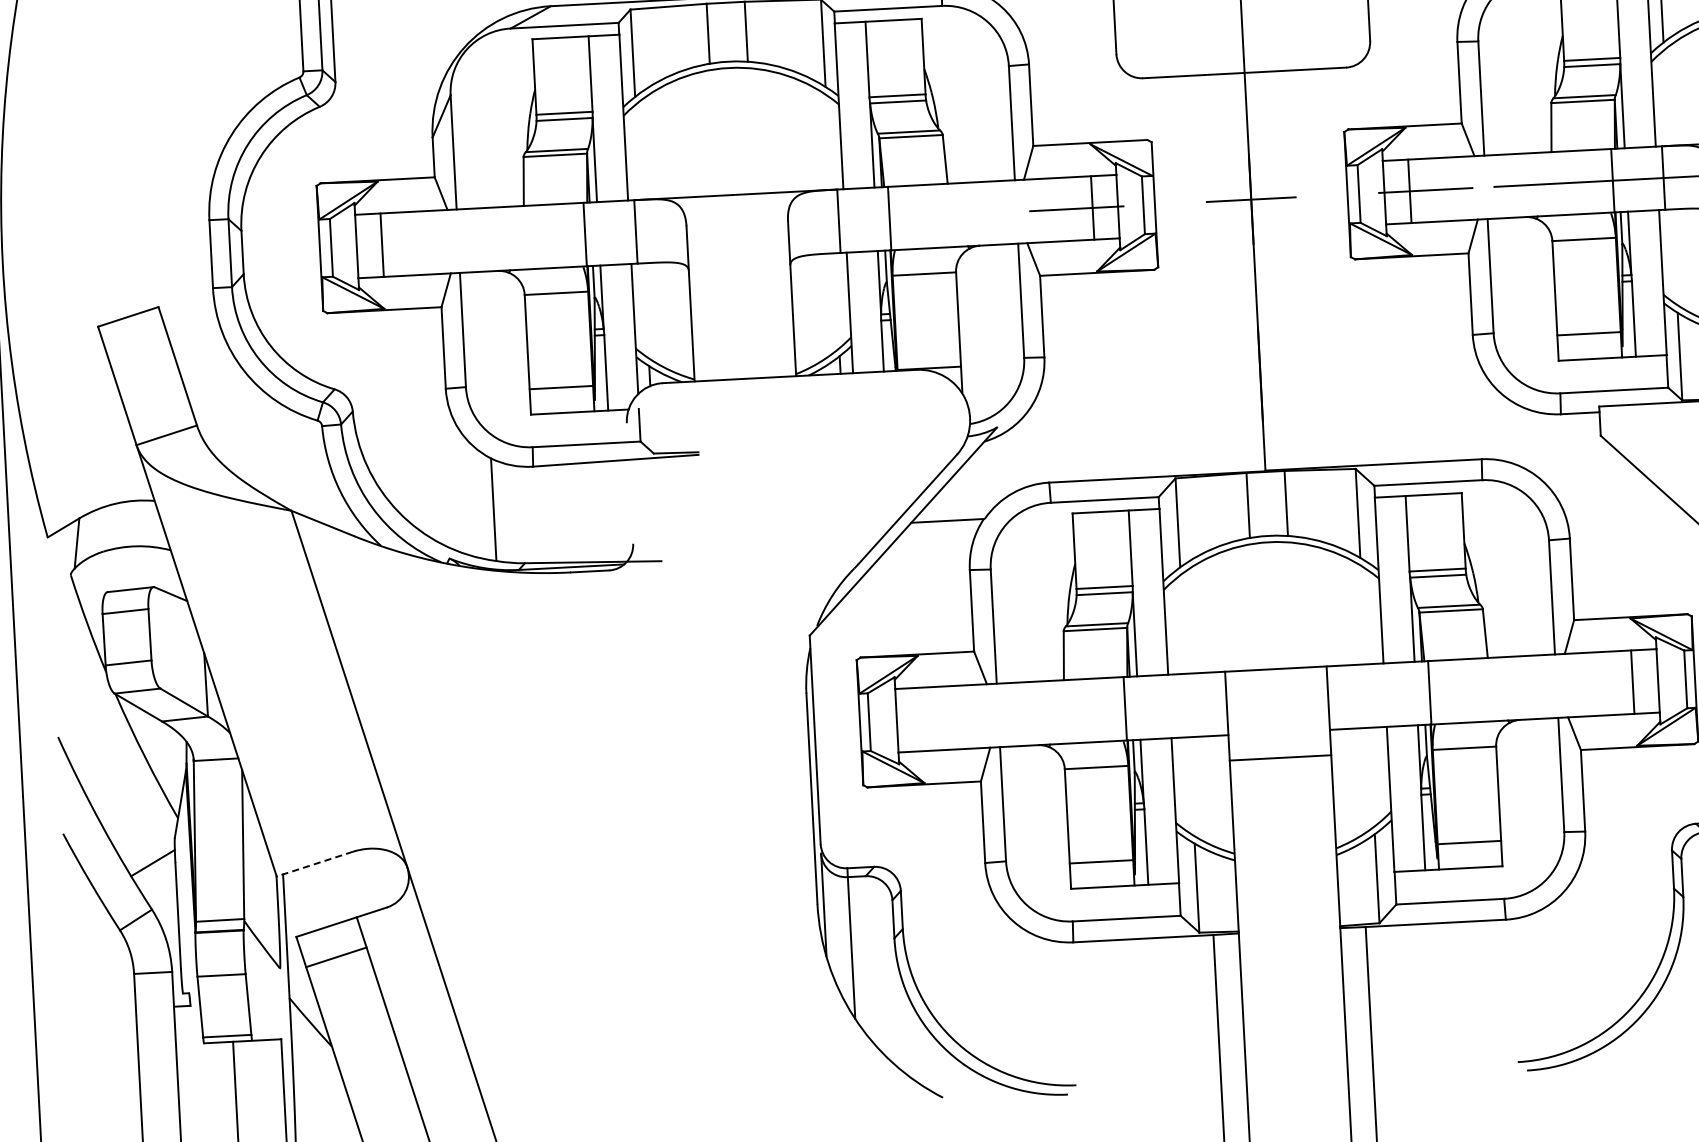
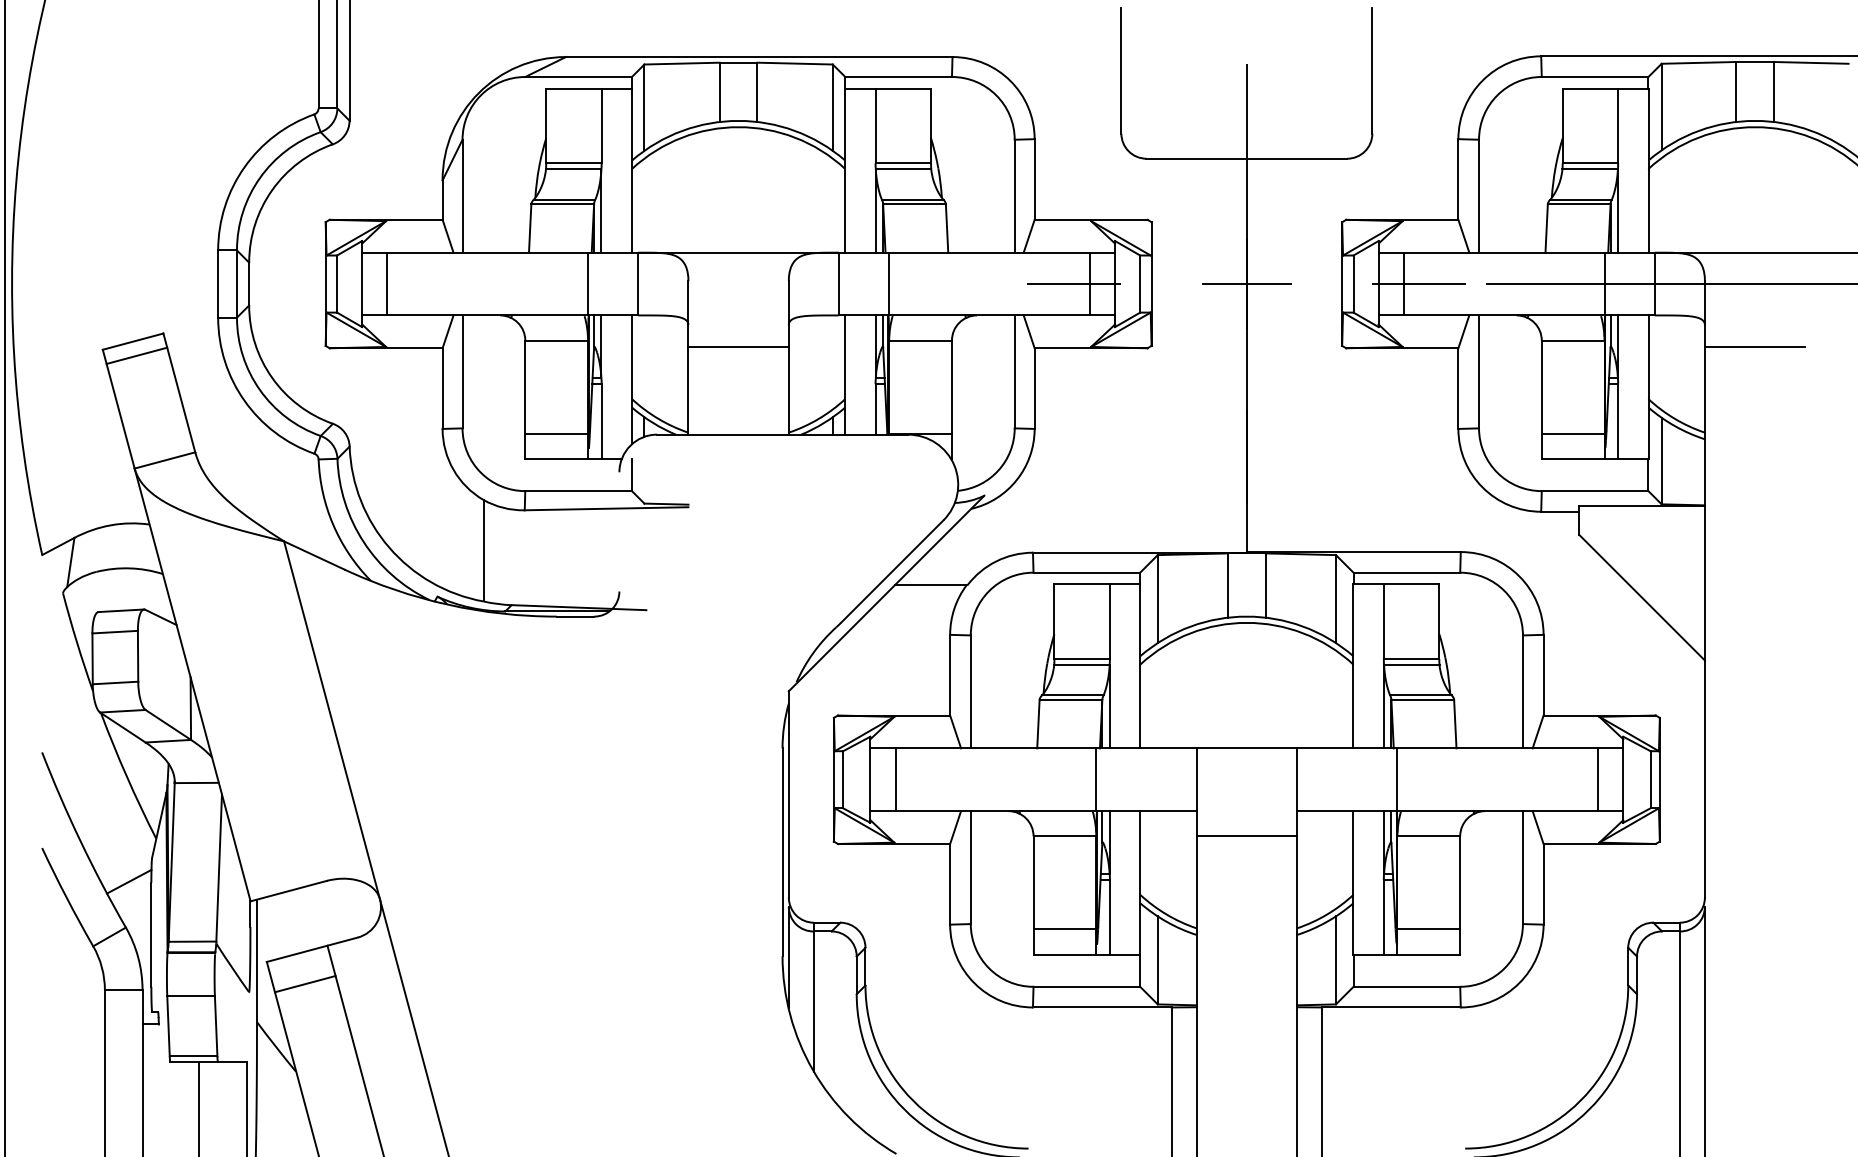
line: (740, 289) -> (738, 346), added
line: (132, 330) -> (136, 355), added
line: (922, 719) -> (895, 779), added
line: (314, 864) -> (288, 891), dashed -> solid

